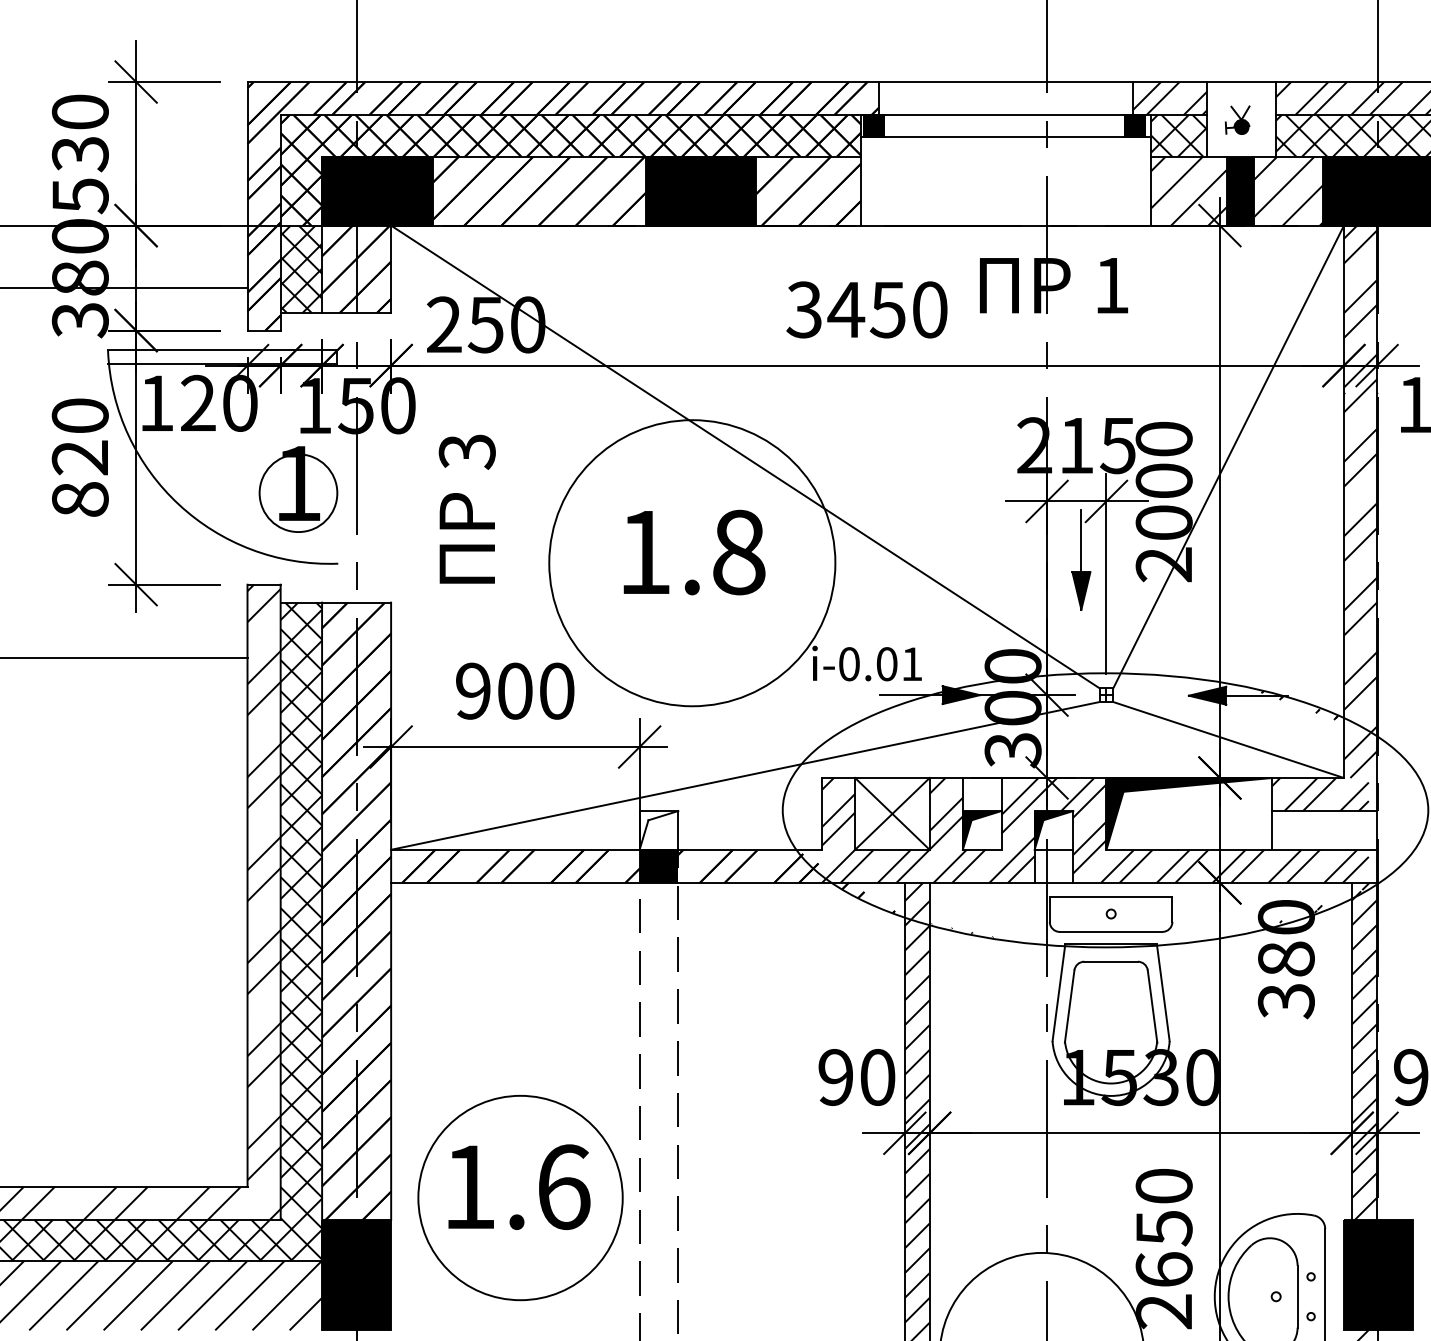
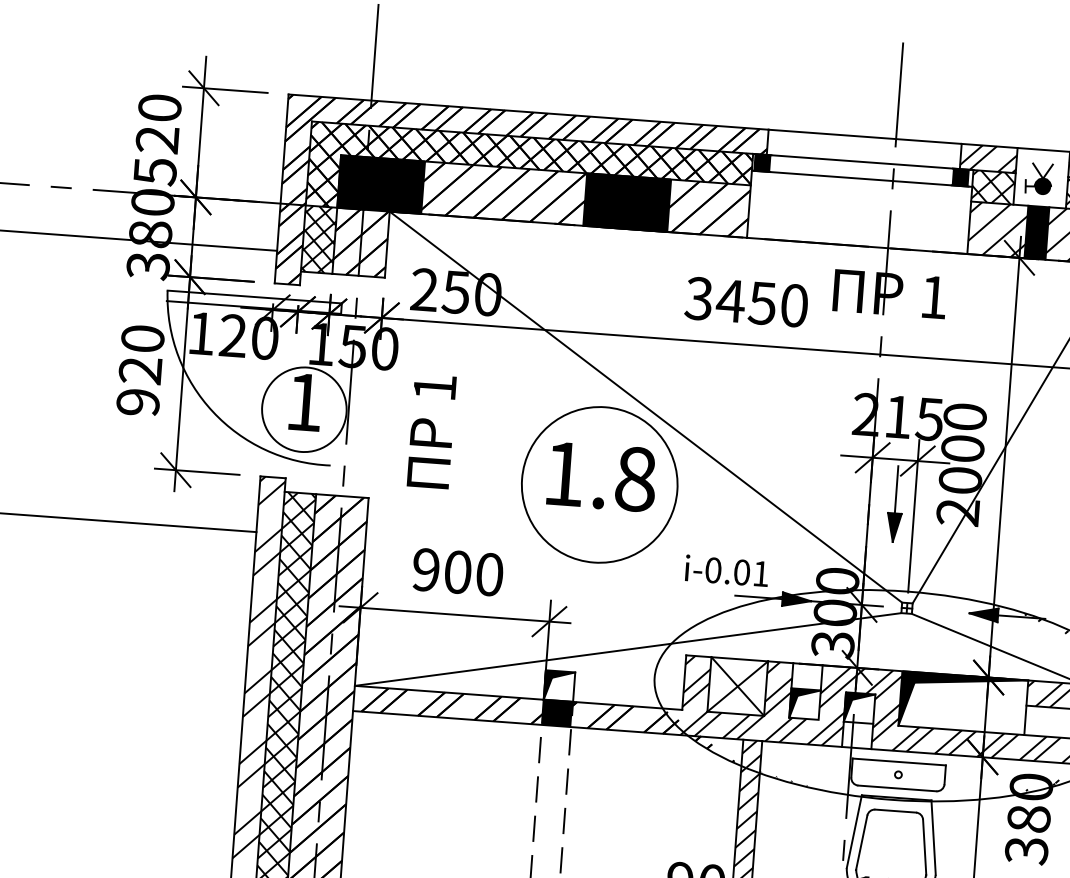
part: (1237, 120) -> (1038, 178), size x1.43
text: (80, 154) -> (157, 140), 530 -> 520
text: (466, 451) -> (434, 387), 3 -> 1
circle: (298, 492) -> (304, 409), size x1.43
text: (79, 499) -> (137, 402), 820 -> 920
circle: (692, 563) -> (599, 485), size x0.71
fill: (658, 830) -> (559, 686), added

